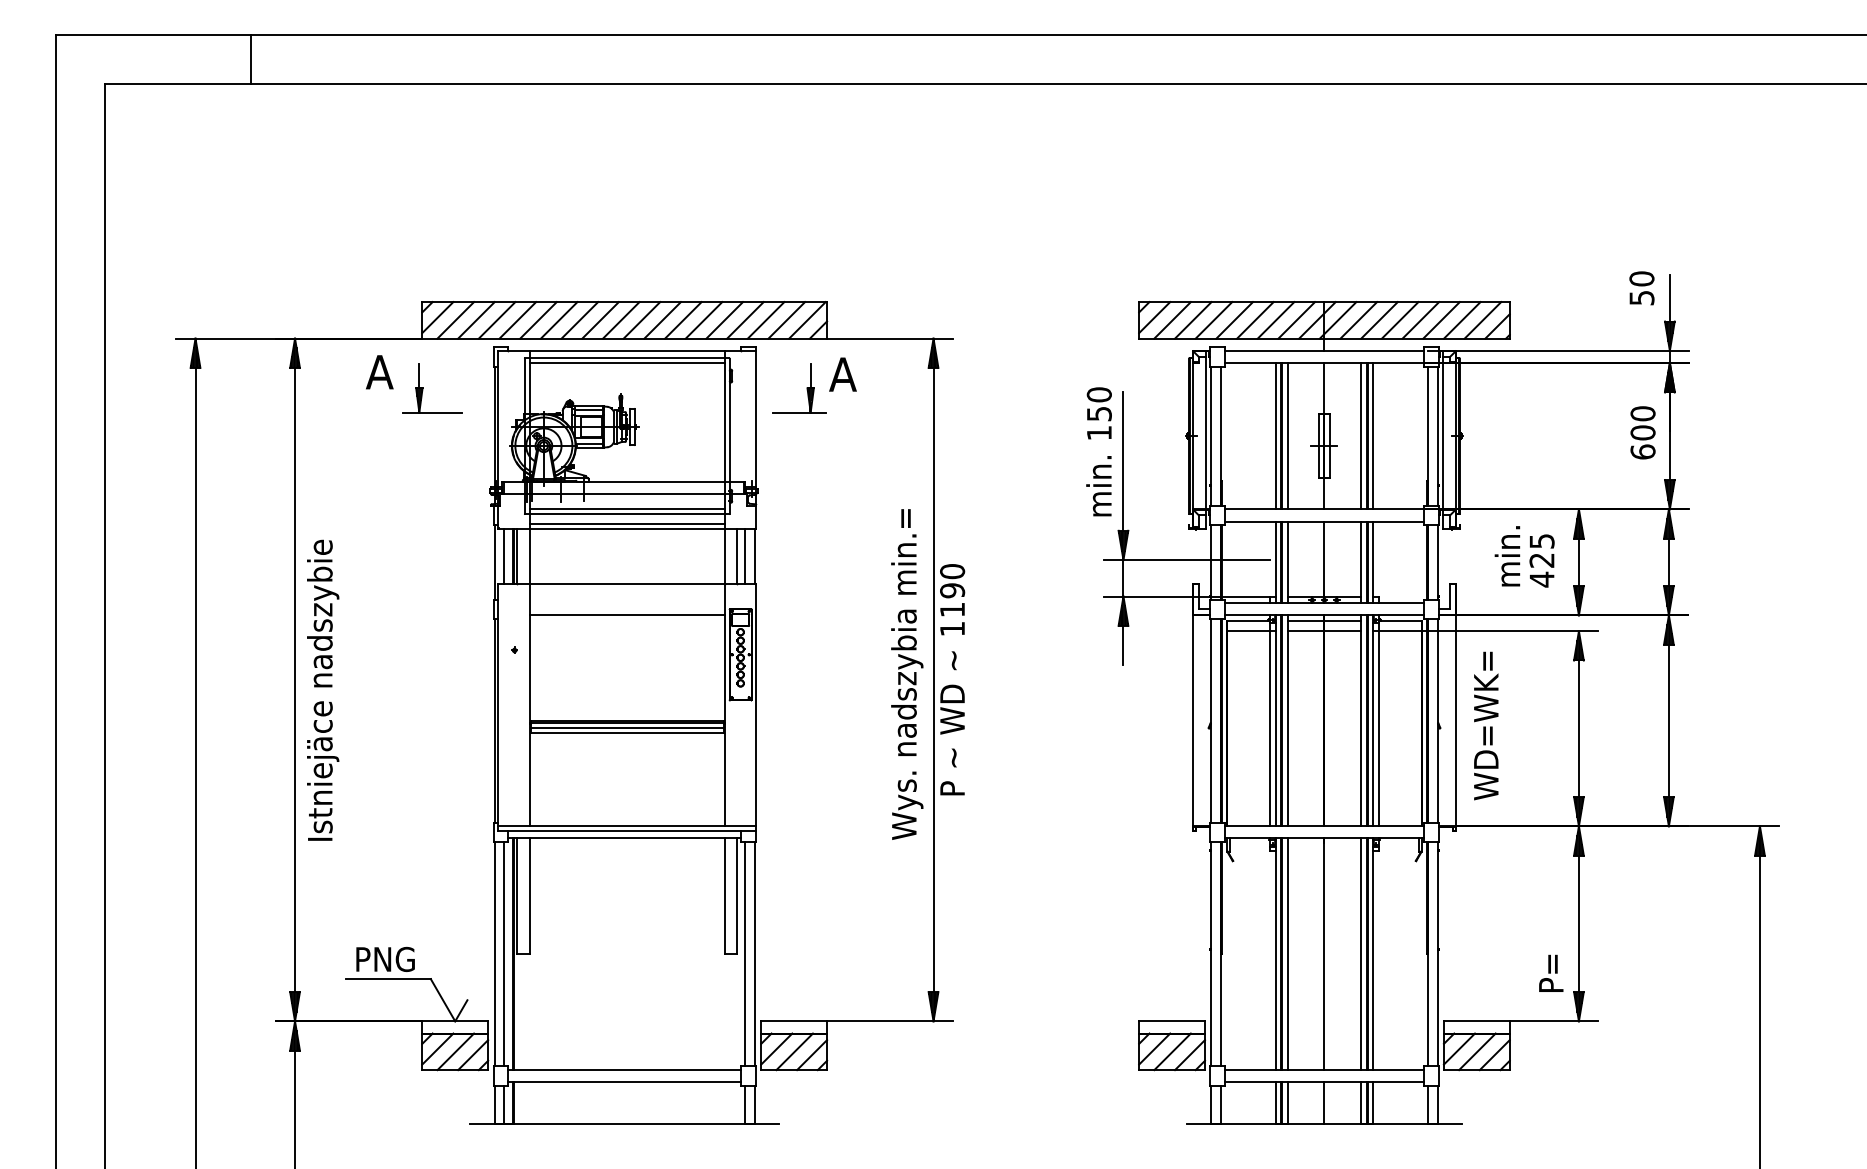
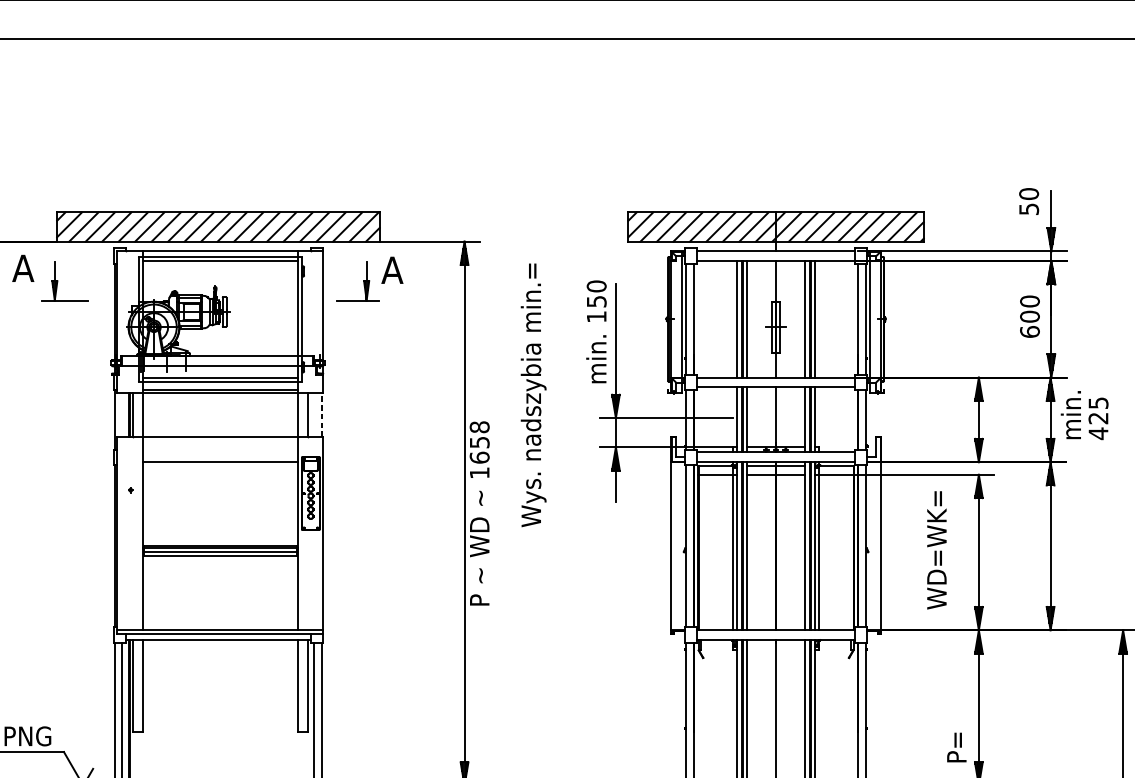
line: (504, 555) -> (122, 414), removed
line: (745, 555) -> (314, 414), removed
line: (754, 556) -> (321, 415), solid -> dashed
text: (1524, 556) -> (1084, 415), moved
text: (952, 590) -> (479, 442), 1190 -> 1658
text: (907, 674) -> (533, 395), moved
text: (1486, 725) -> (937, 549), moved

